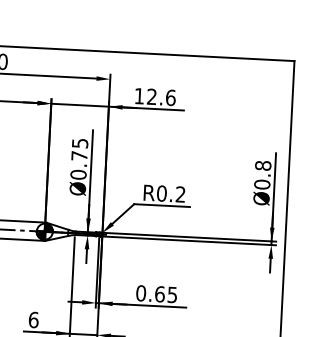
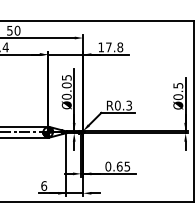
text: (161, 97) -> (114, 47), 12.6 -> 17.8
text: (78, 156) -> (66, 85), Ø0.75 -> Ø0.05
text: (263, 165) -> (178, 85), Ø0.8 -> Ø0.5
text: (181, 194) -> (129, 105), R0.2 -> R0.3

